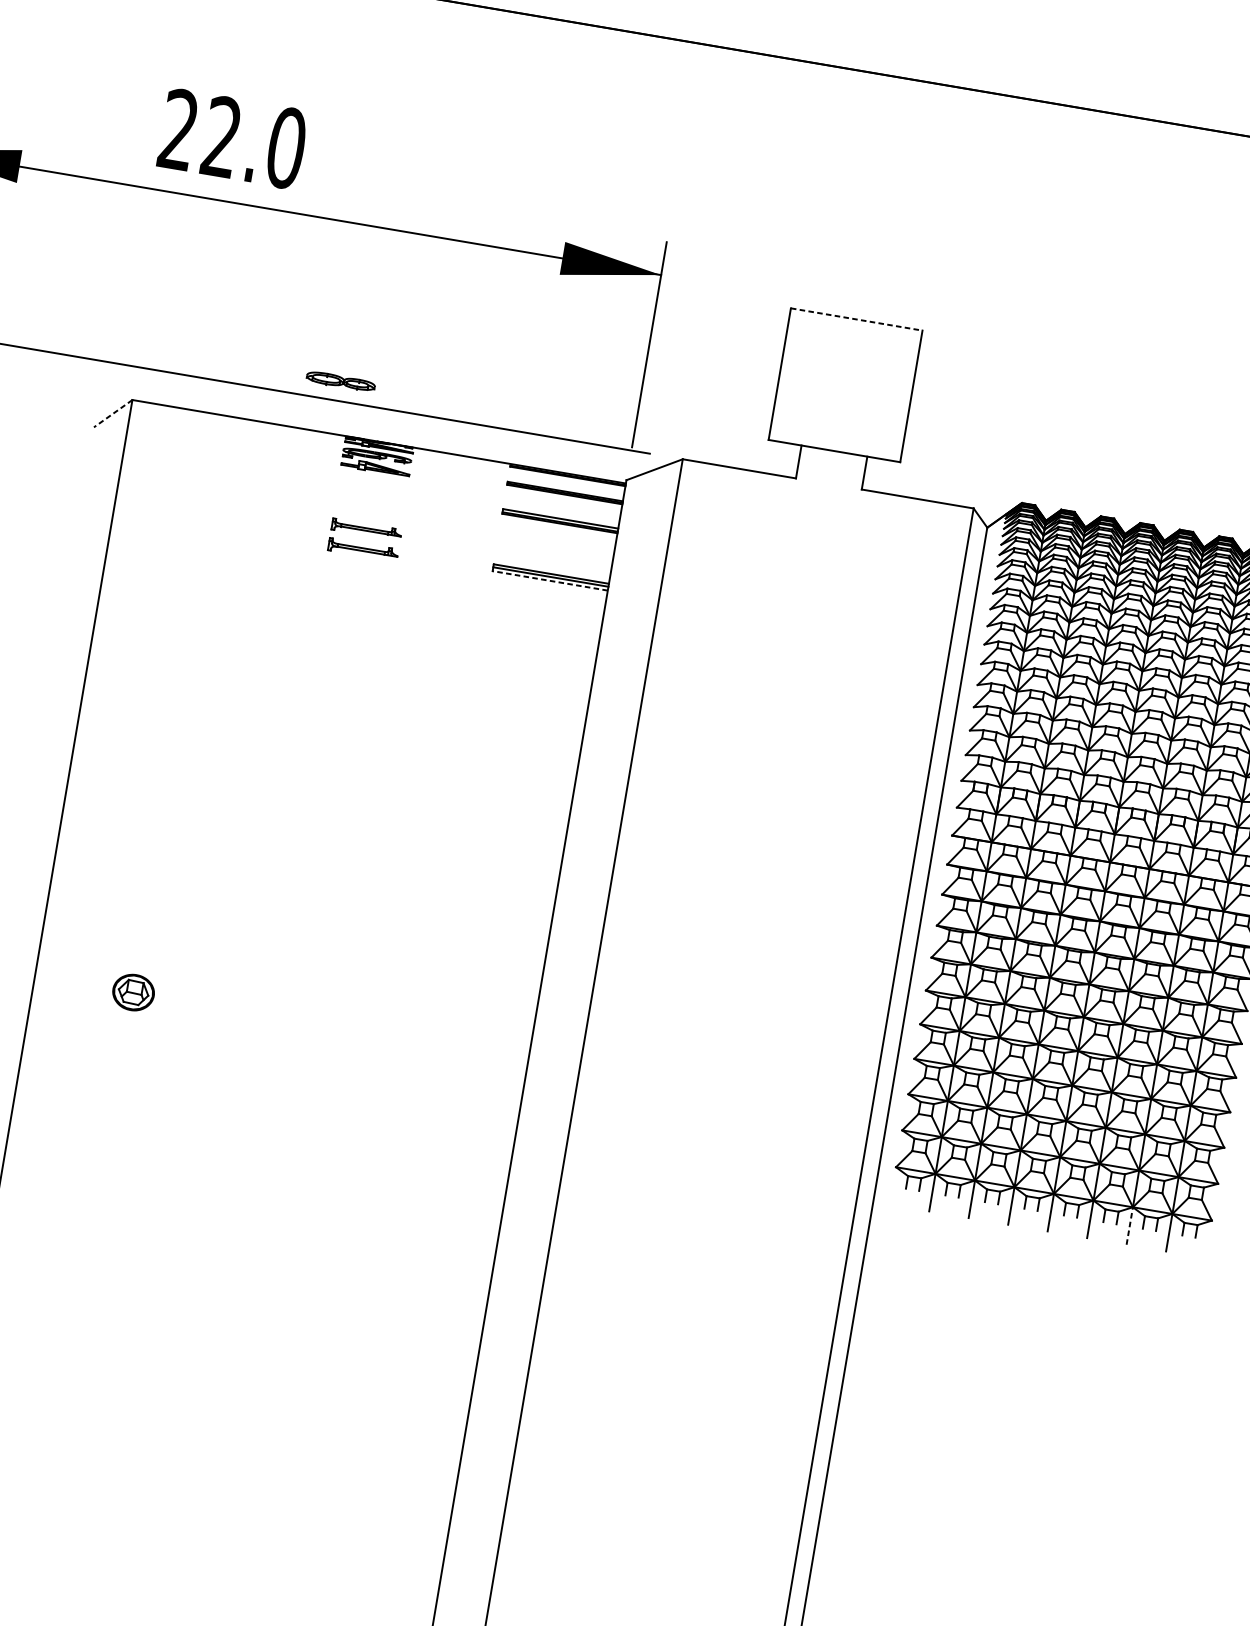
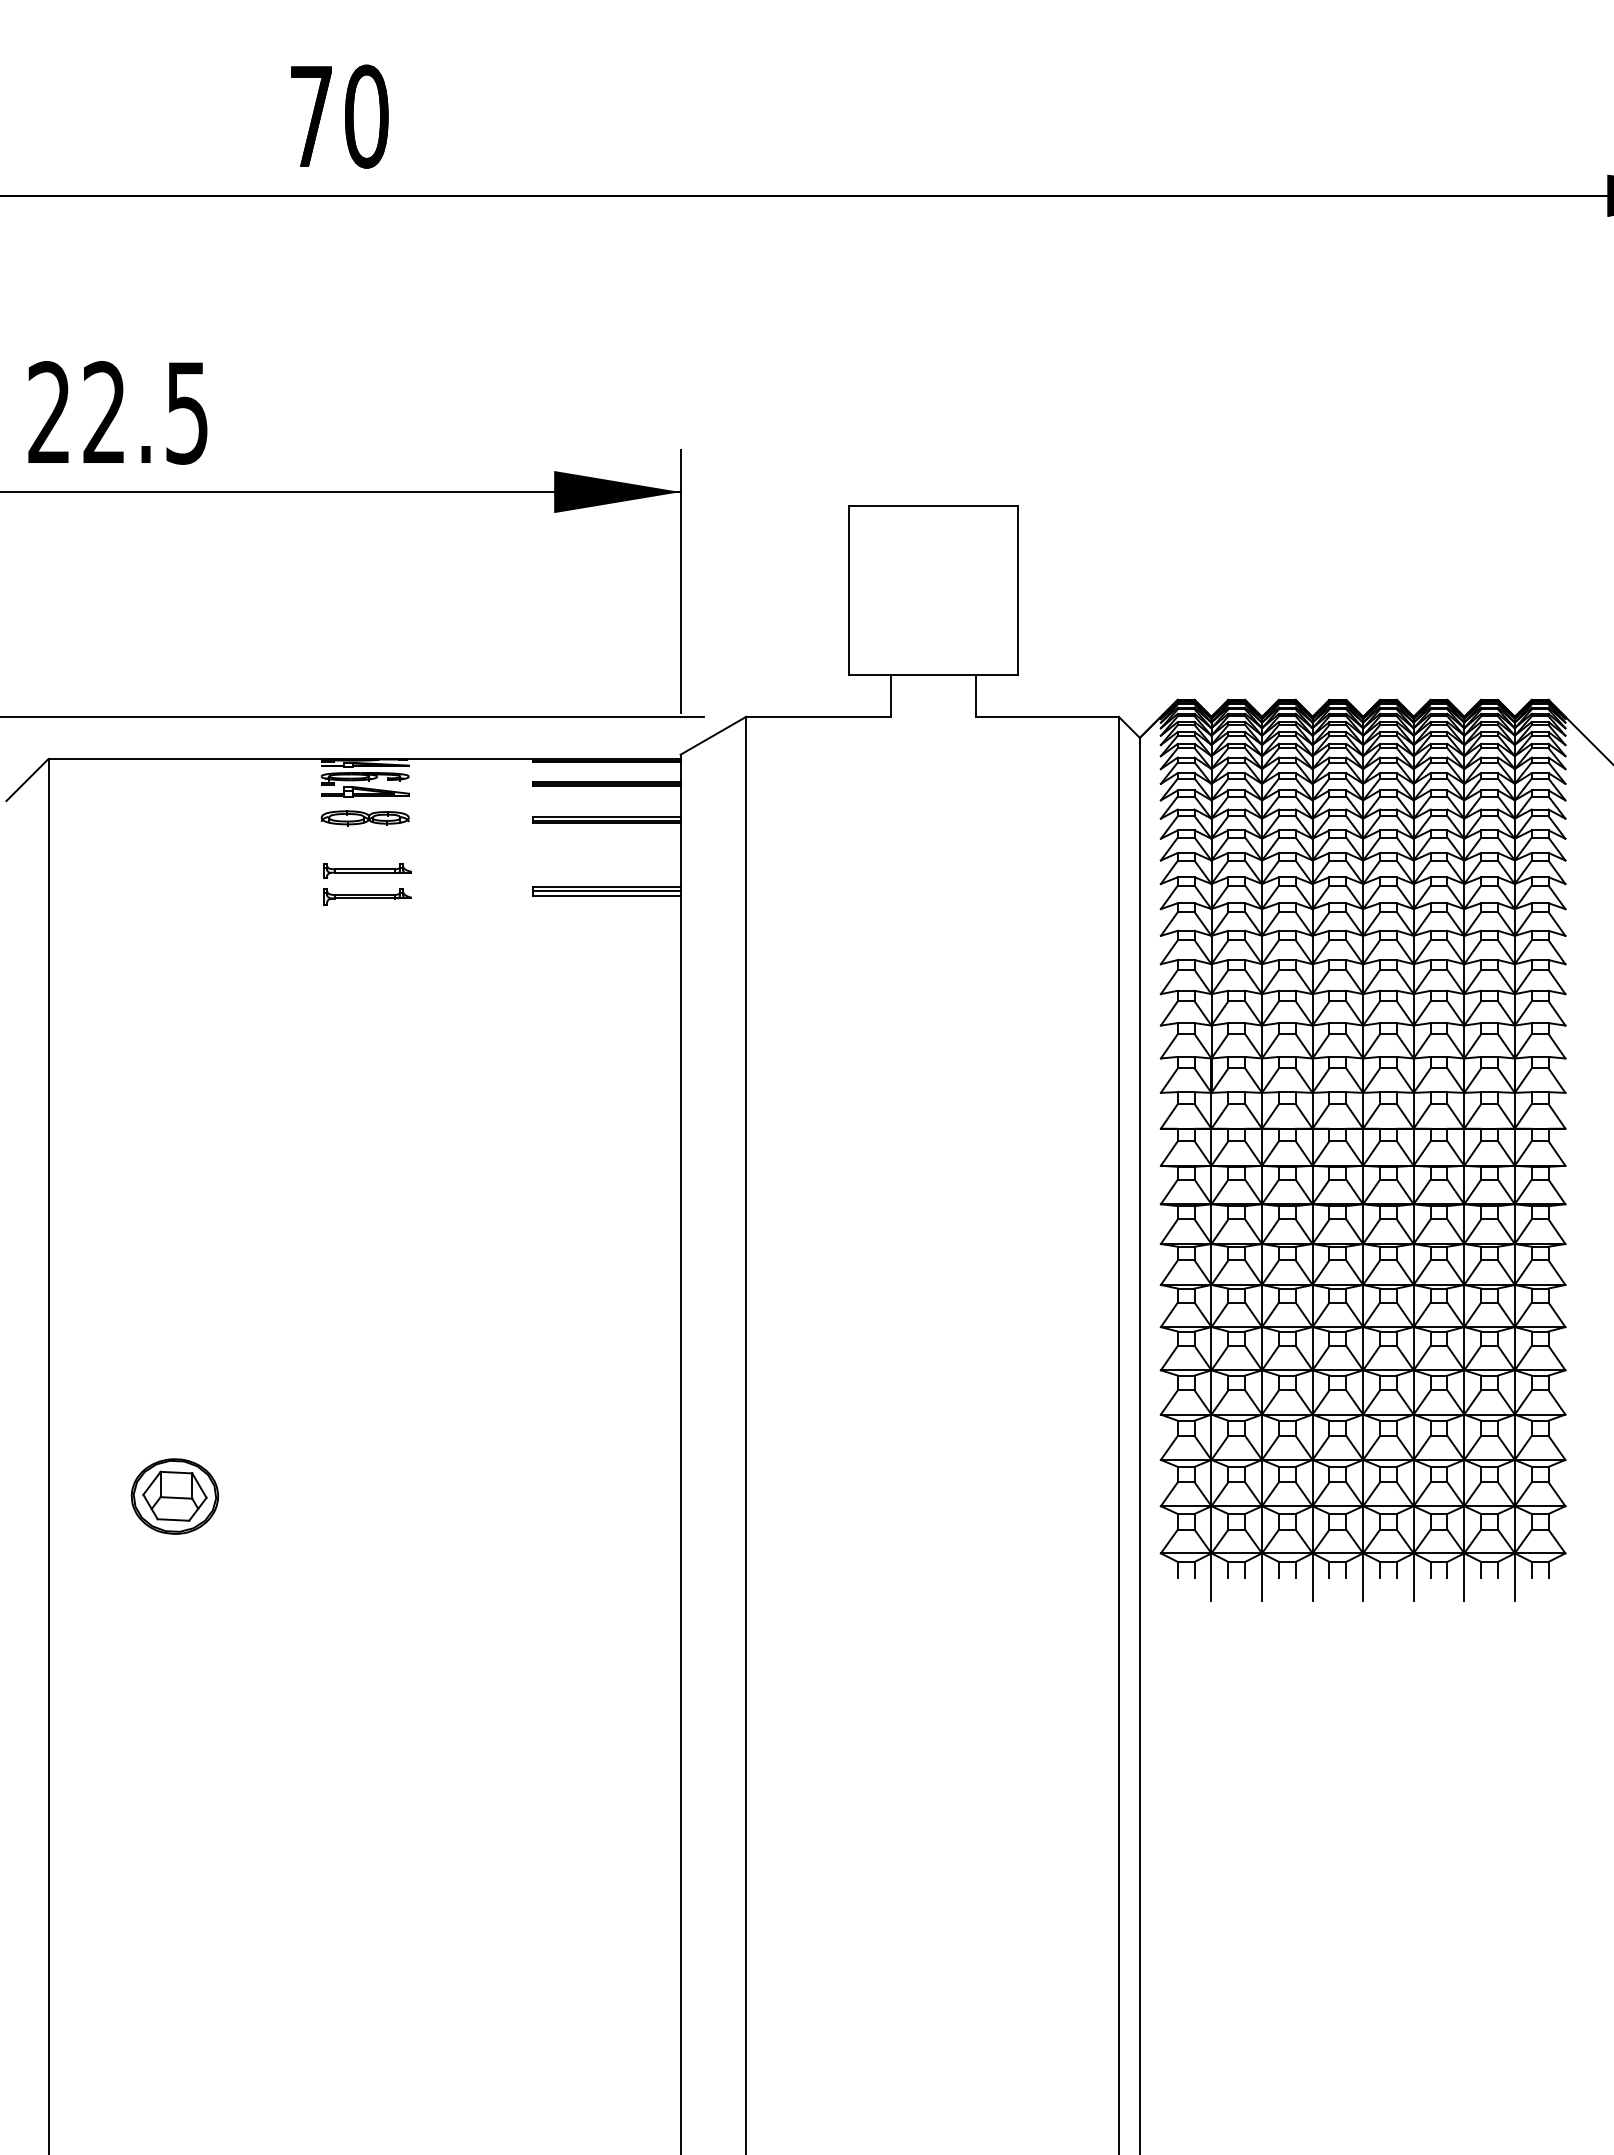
text: (286, 147) -> (187, 412), 22.0 -> 22.5
line: (856, 319) -> (933, 506), dashed -> solid
part: (340, 381) -> (364, 818), moved
line: (113, 414) -> (27, 780), dashed -> solid
line: (549, 581) -> (606, 896), dashed -> solid
part: (133, 992) -> (174, 1496), size x1.67
line: (1129, 1226) -> (1464, 1577), dashed -> solid

